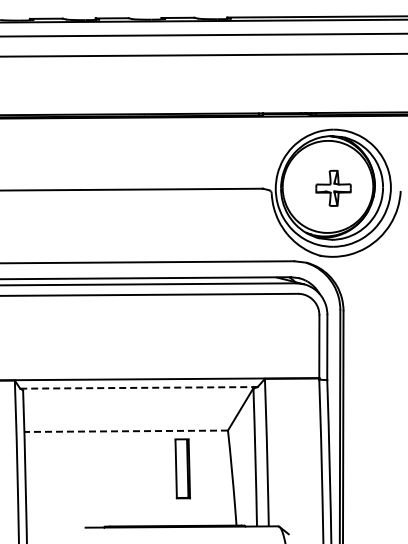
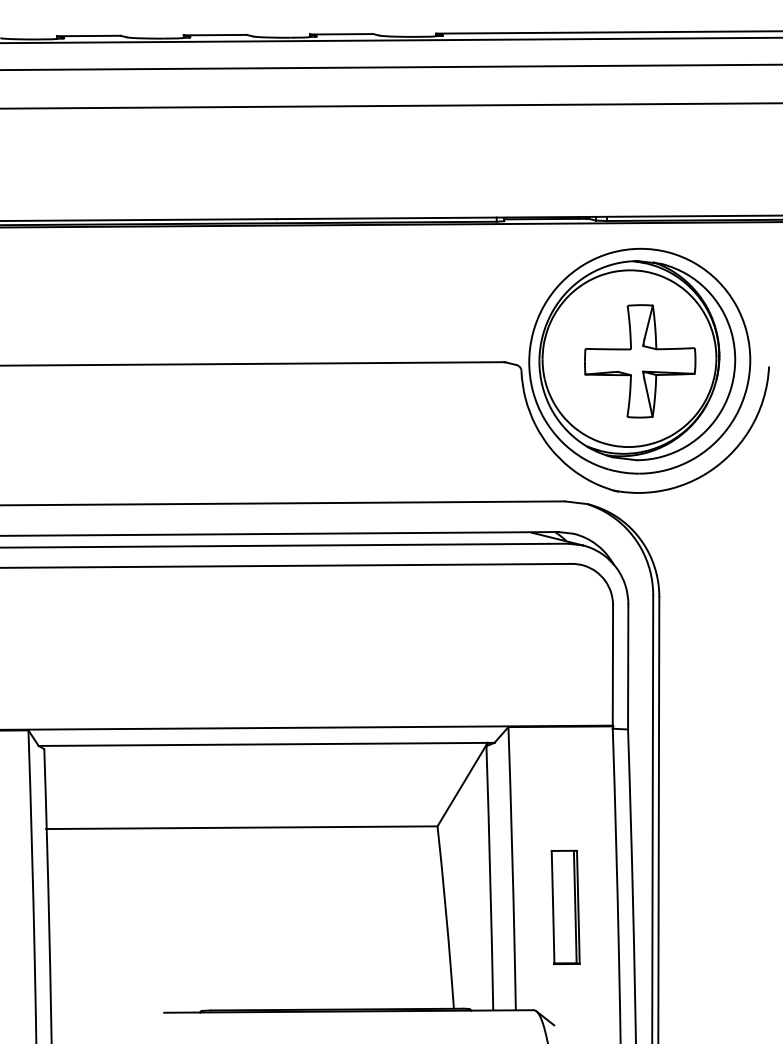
part: (333, 188) -> (640, 361), size x1.67
line: (138, 387) -> (265, 743), dashed -> solid
line: (126, 431) -> (242, 828), dashed -> solid
part: (182, 468) -> (565, 906), moved

